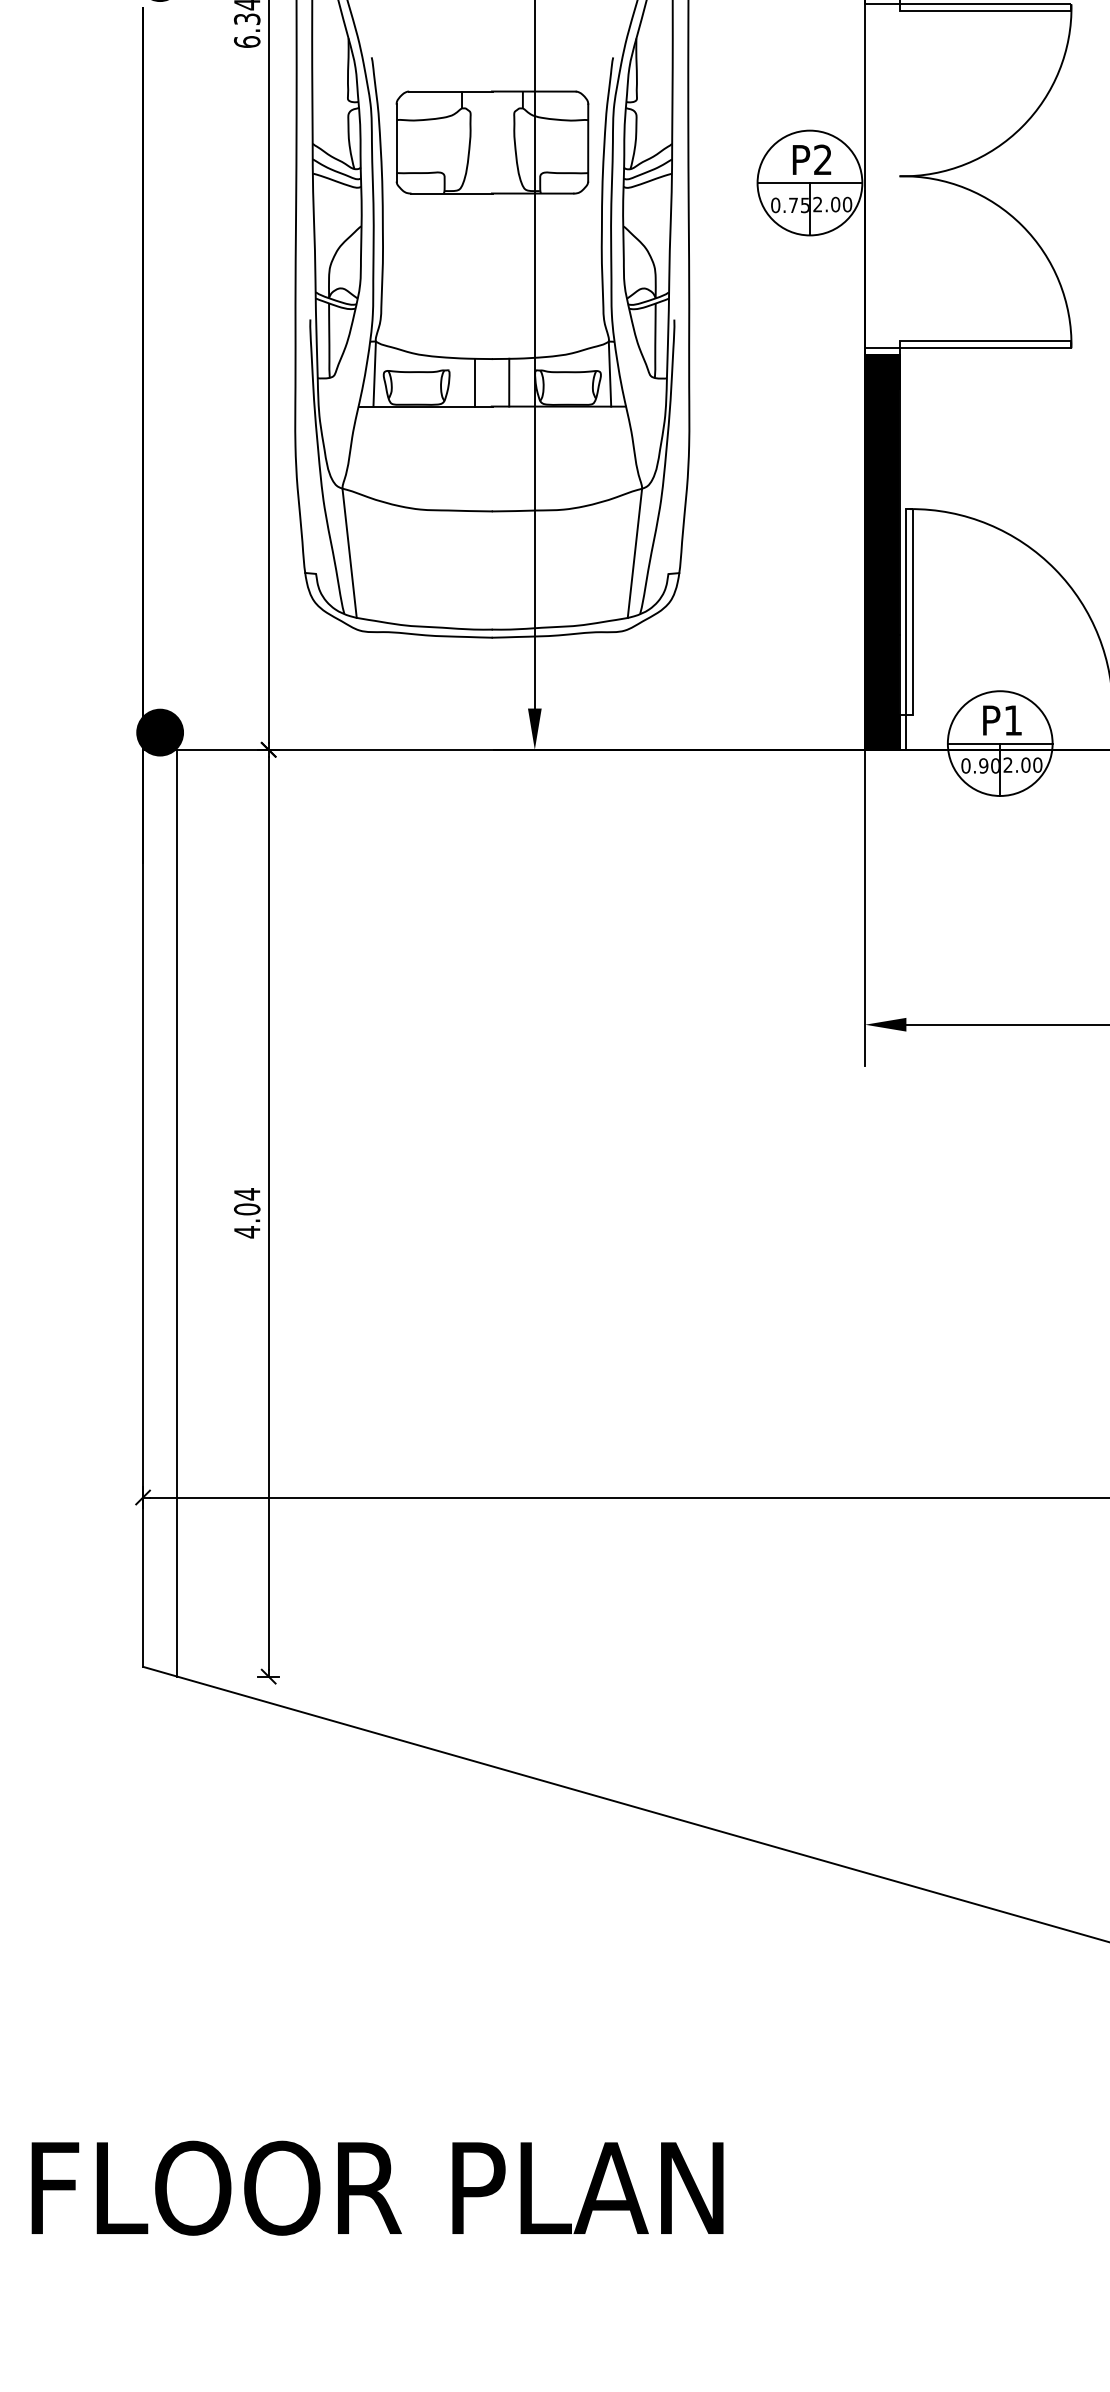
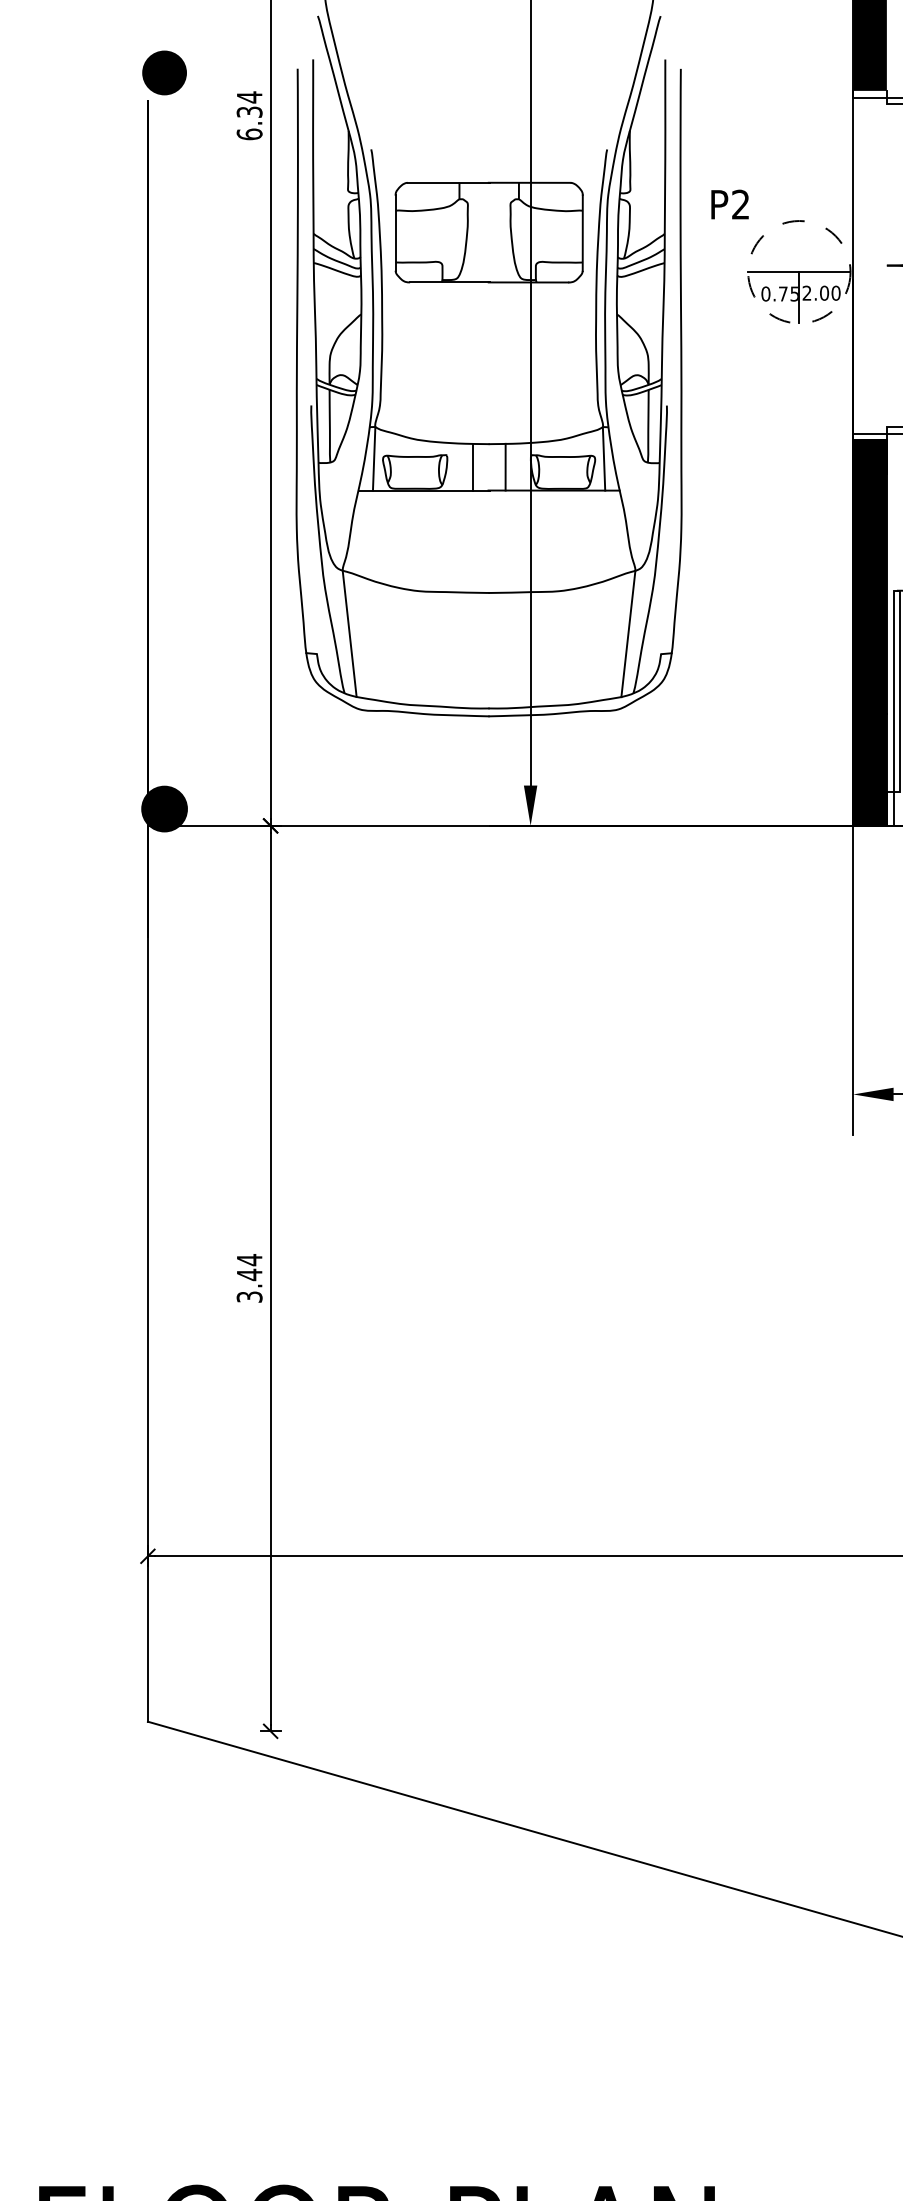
text: (811, 159) -> (729, 204), moved
circle: (809, 182) -> (798, 271), solid -> dashed
line: (177, 1212) -> (181, 1277), removed
text: (247, 1220) -> (249, 1285), 4.04 -> 3.44

